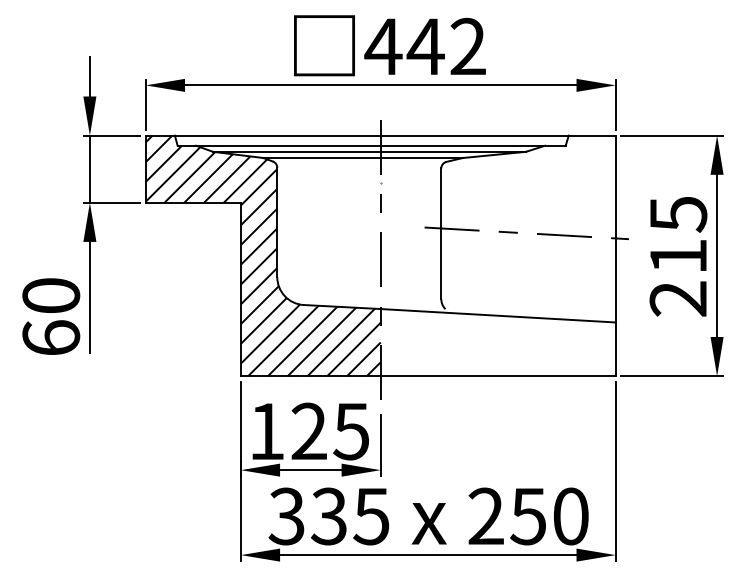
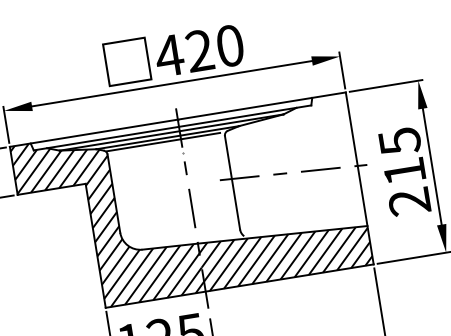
text: (445, 46) -> (213, 48), 442 -> 420
line: (356, 163) -> (163, 142), added
hatch: (497, 342) -> (285, 254), added

